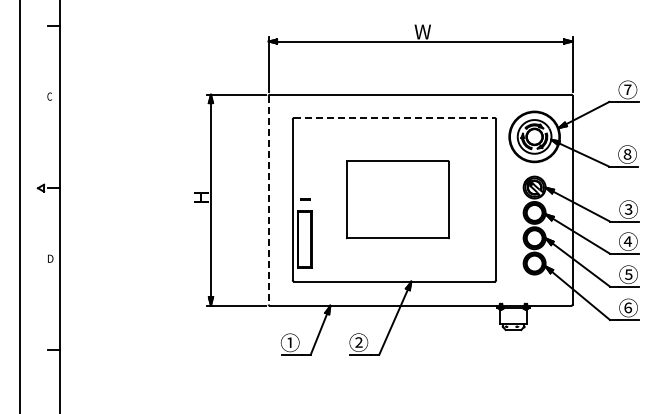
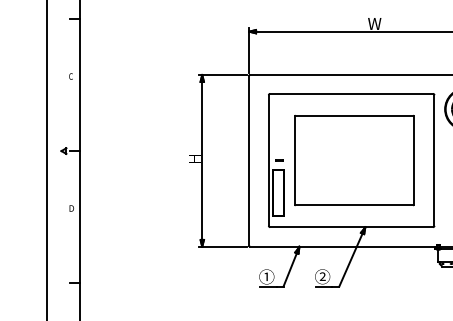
line: (394, 117) -> (351, 93), dashed -> solid
part: (397, 199) -> (354, 160), size x1.43
line: (268, 200) -> (249, 161), dashed -> solid

